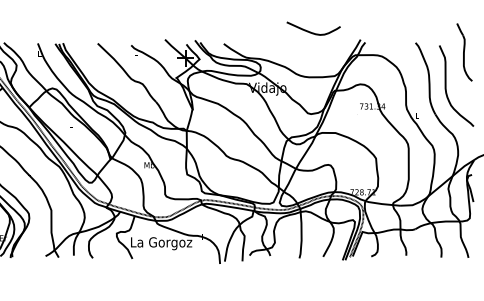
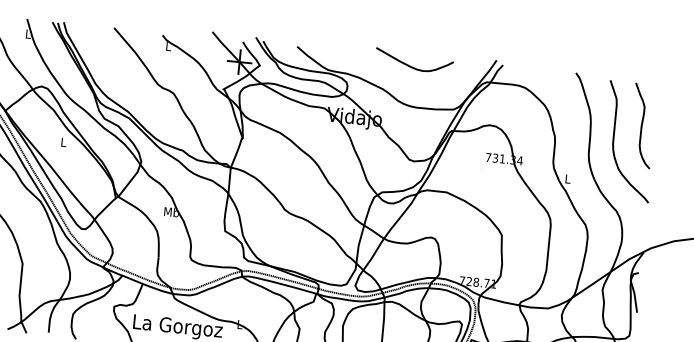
curve: (313, 32) -> (413, 66), moved
part: (464, 52) -> (642, 126), moved

